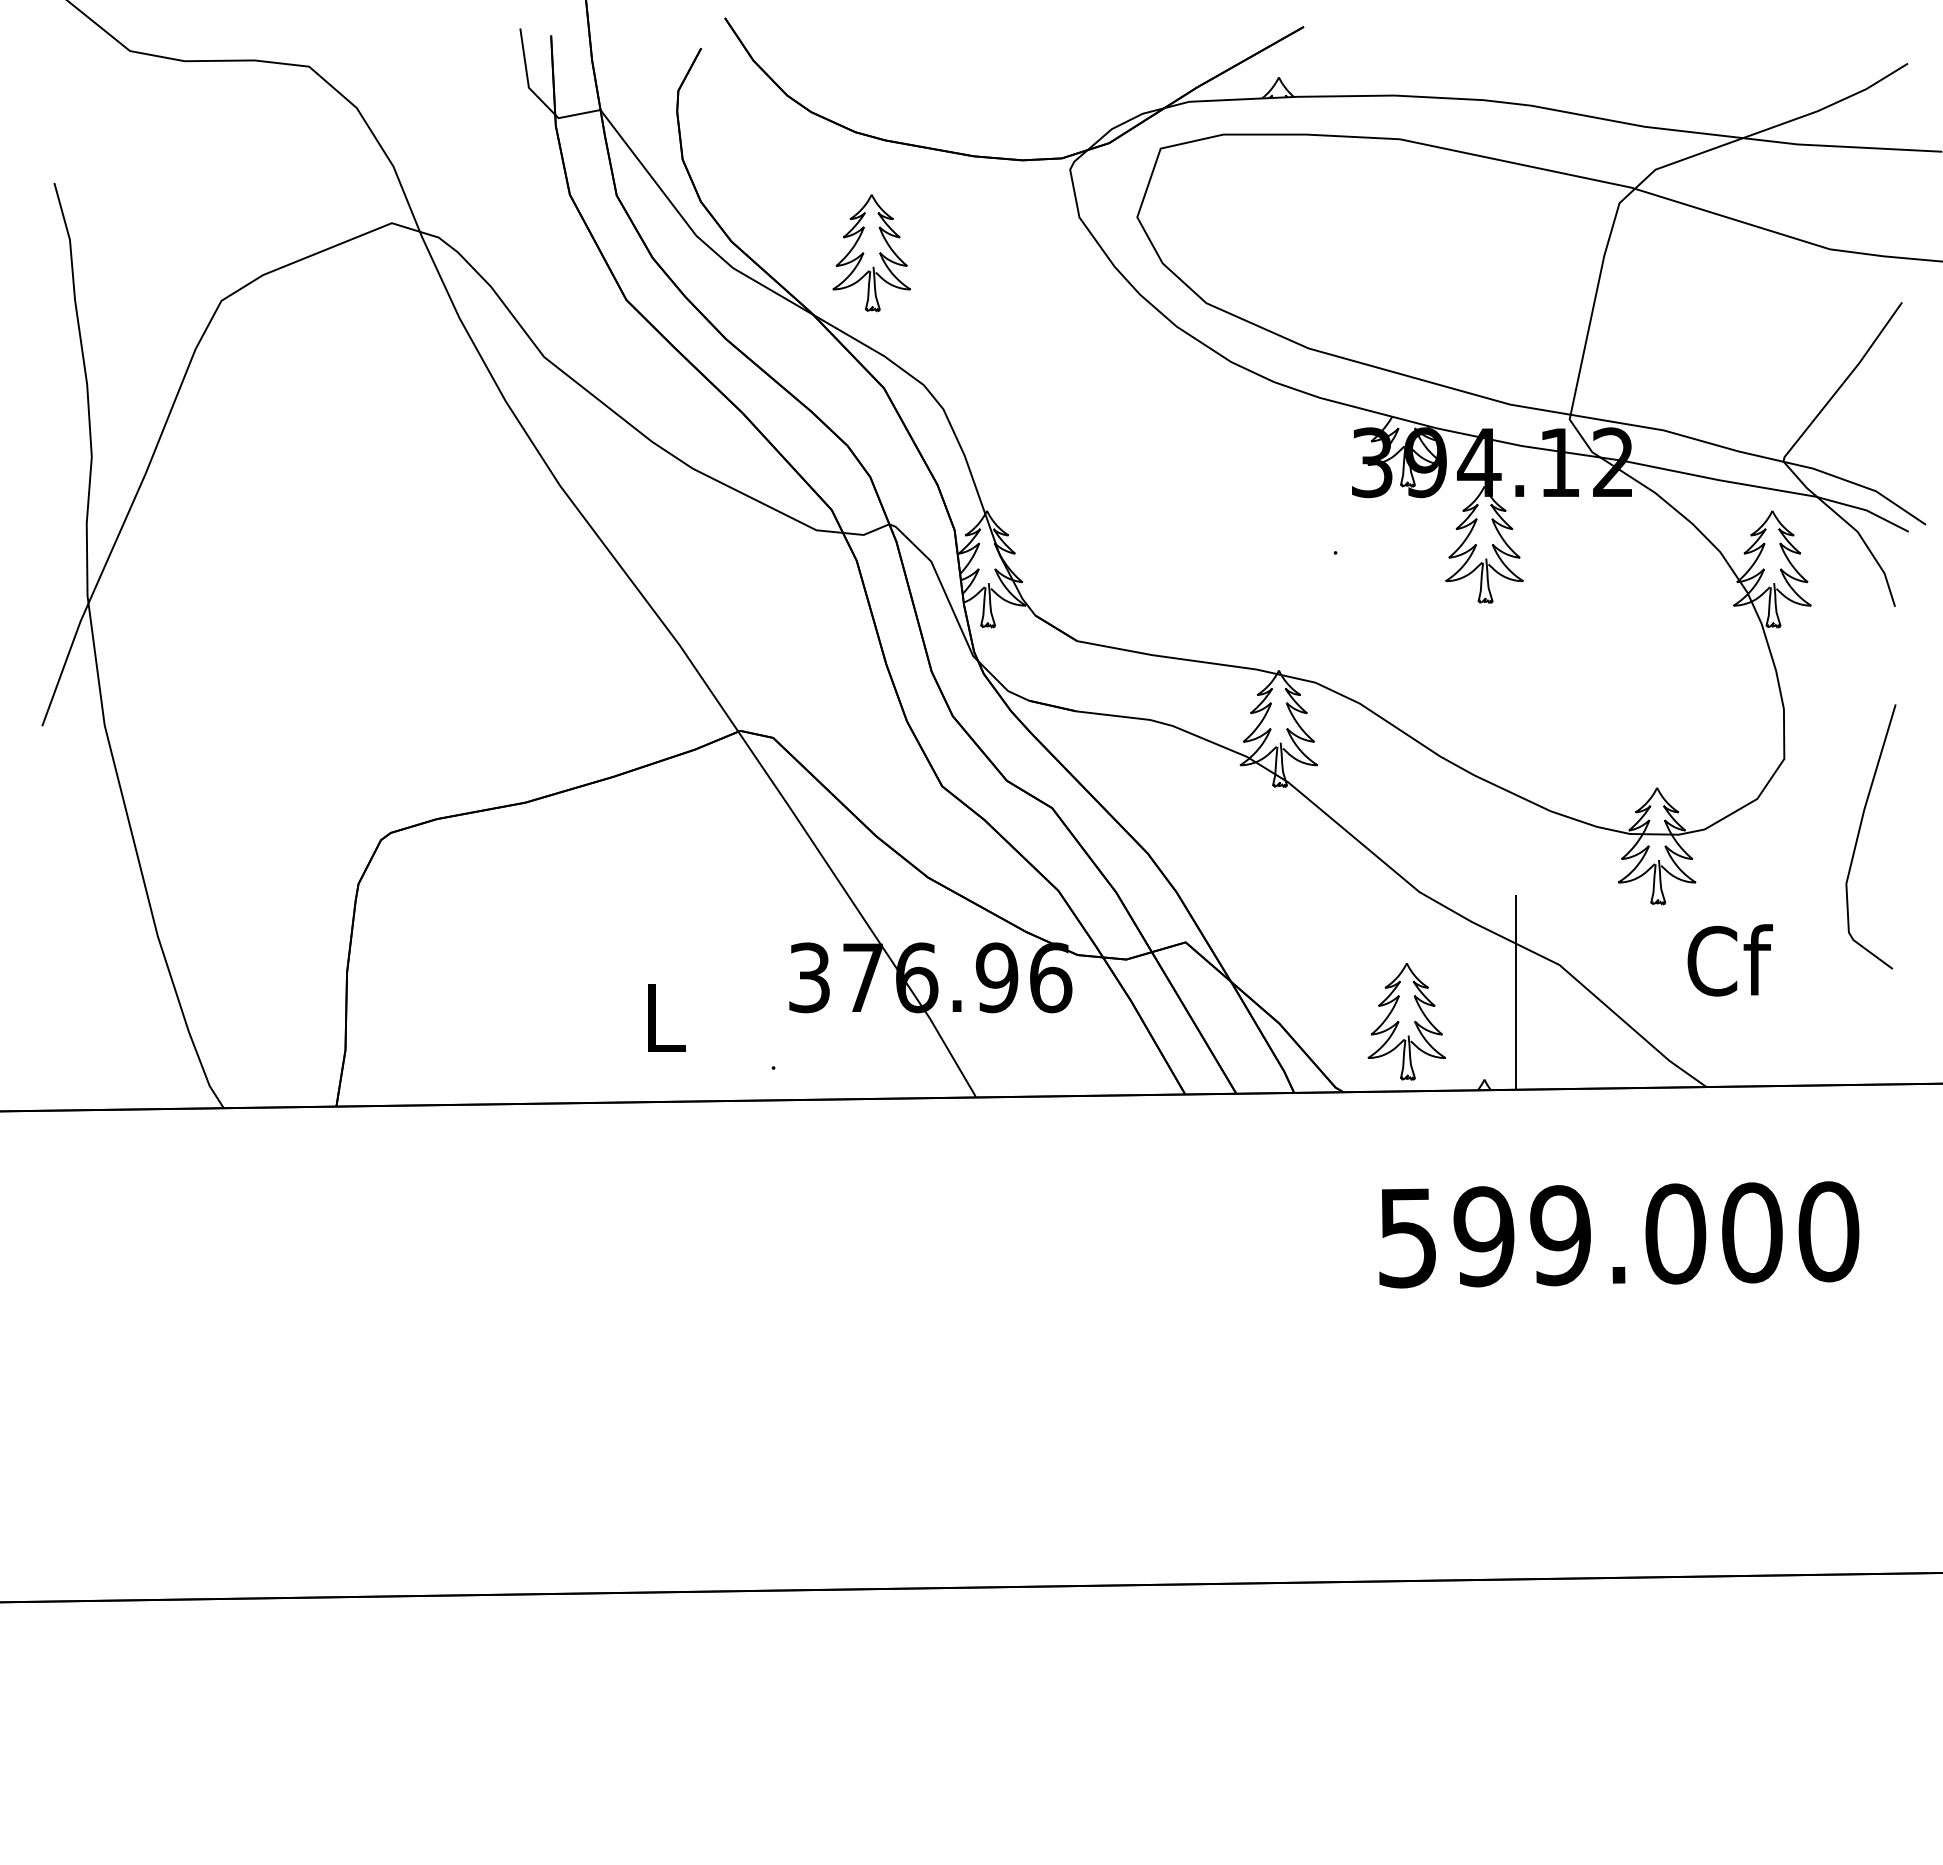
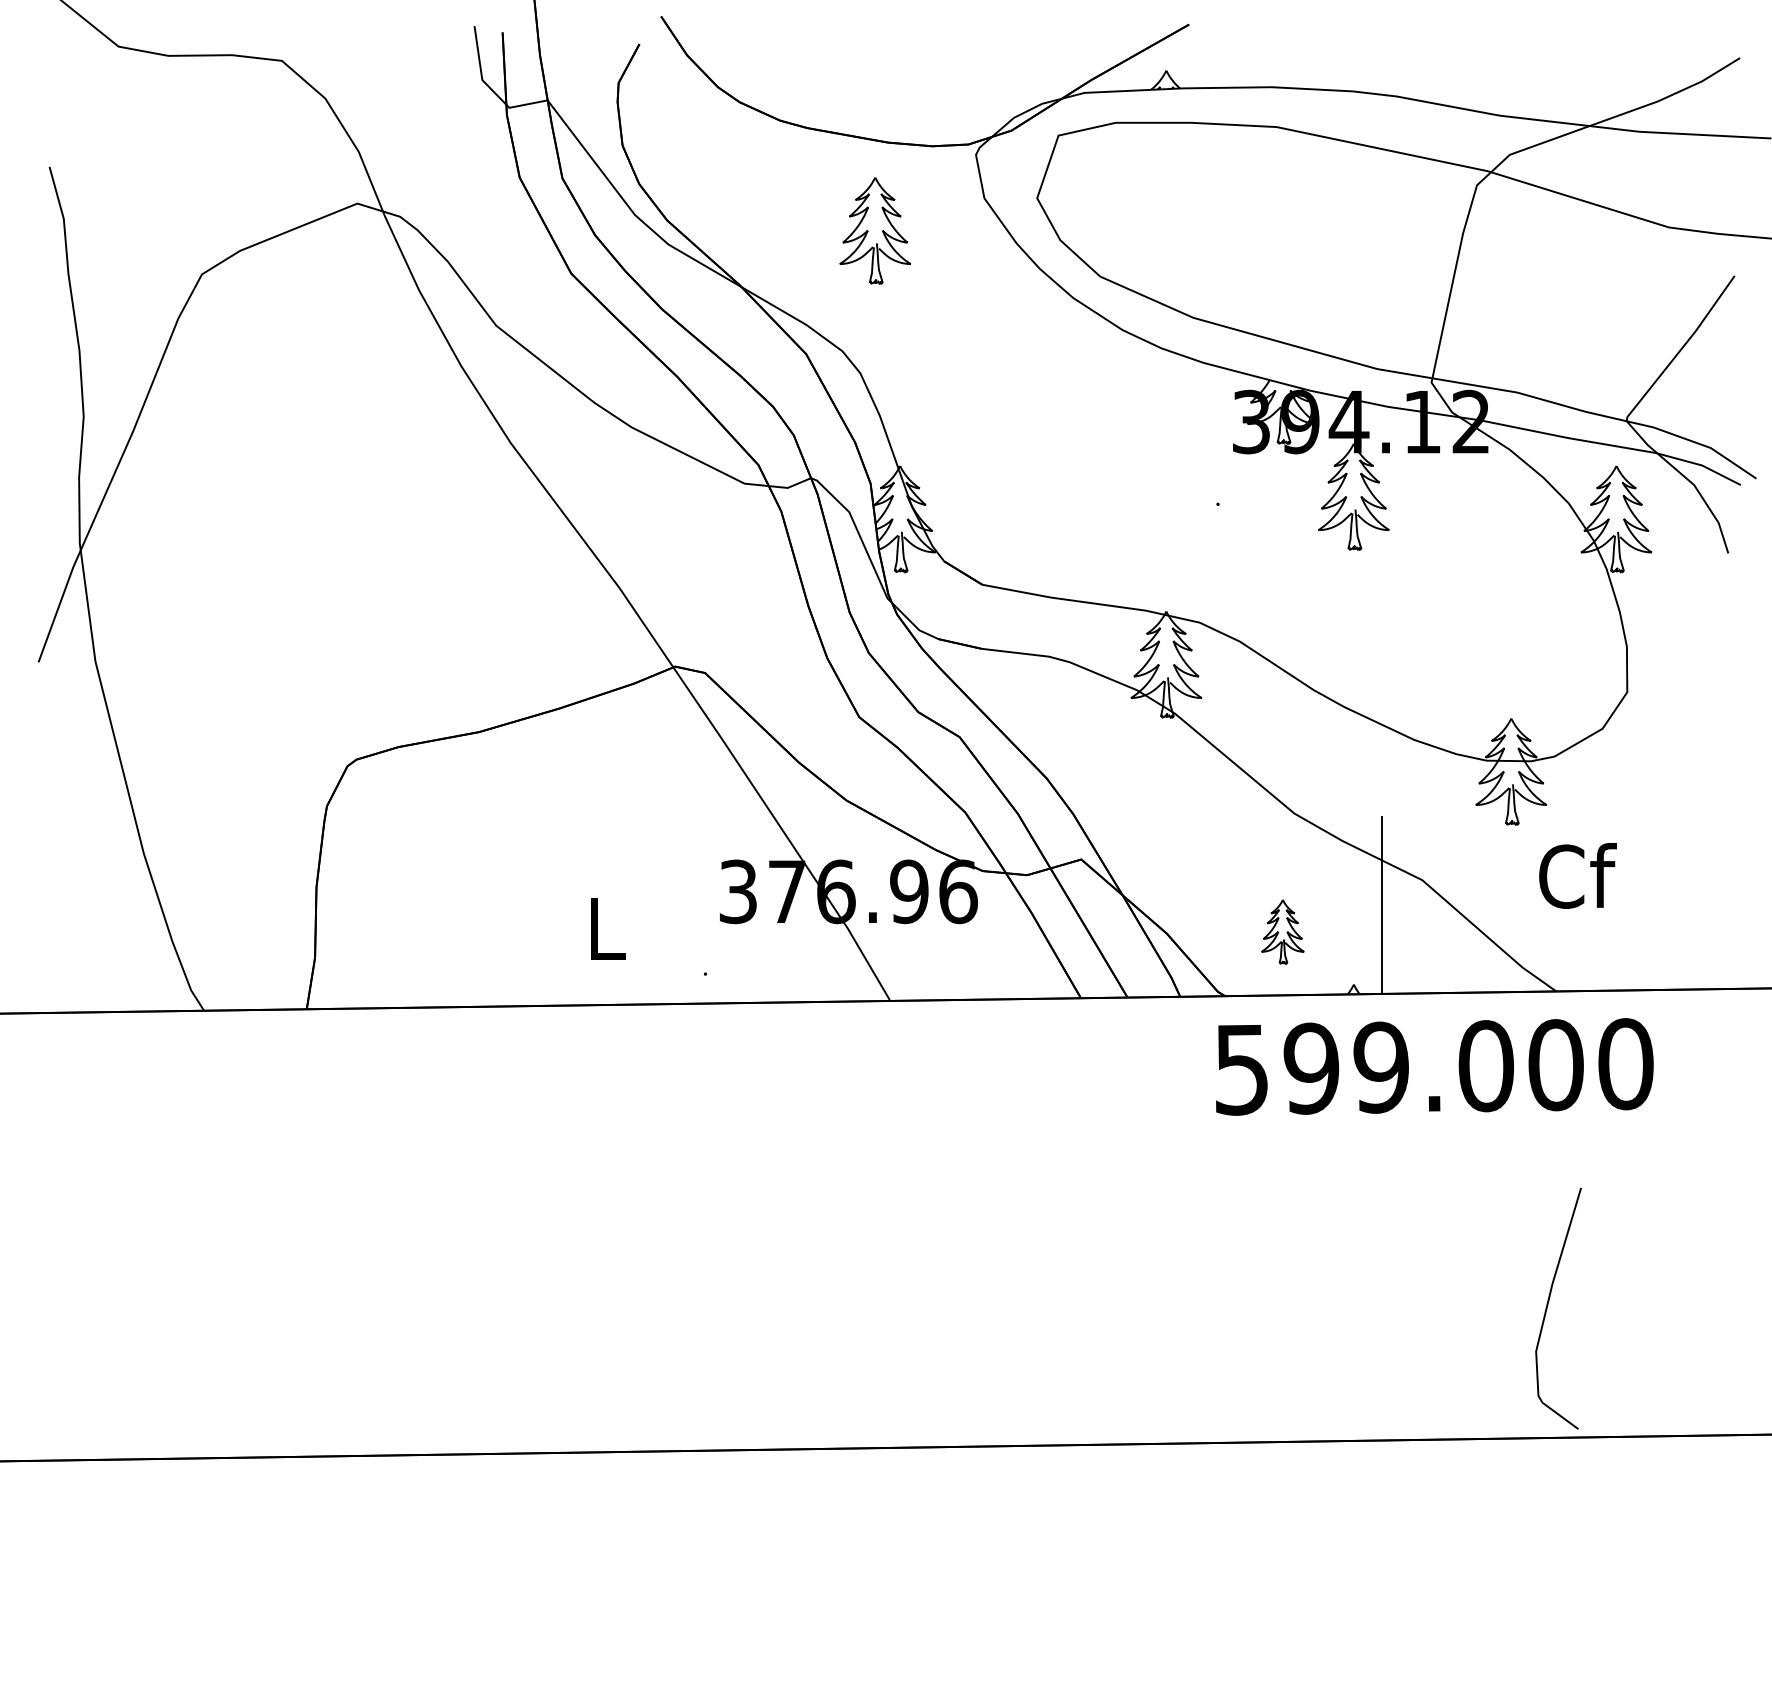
part: (871, 253) -> (875, 231), moved
curve: (1859, 834) -> (1548, 1306), moved
part: (1406, 1021) -> (1282, 931), size x0.6
text: (1619, 1234) -> (1435, 1066), moved

